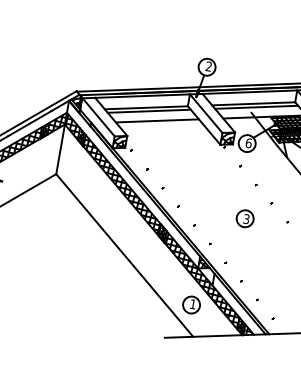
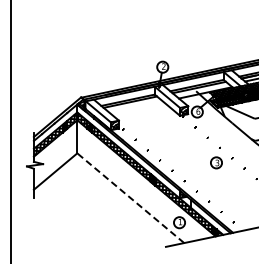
line: (157, 120) -> (136, 107), removed
part: (245, 218) -> (216, 162), moved
line: (124, 255) -> (130, 198), solid -> dashed

